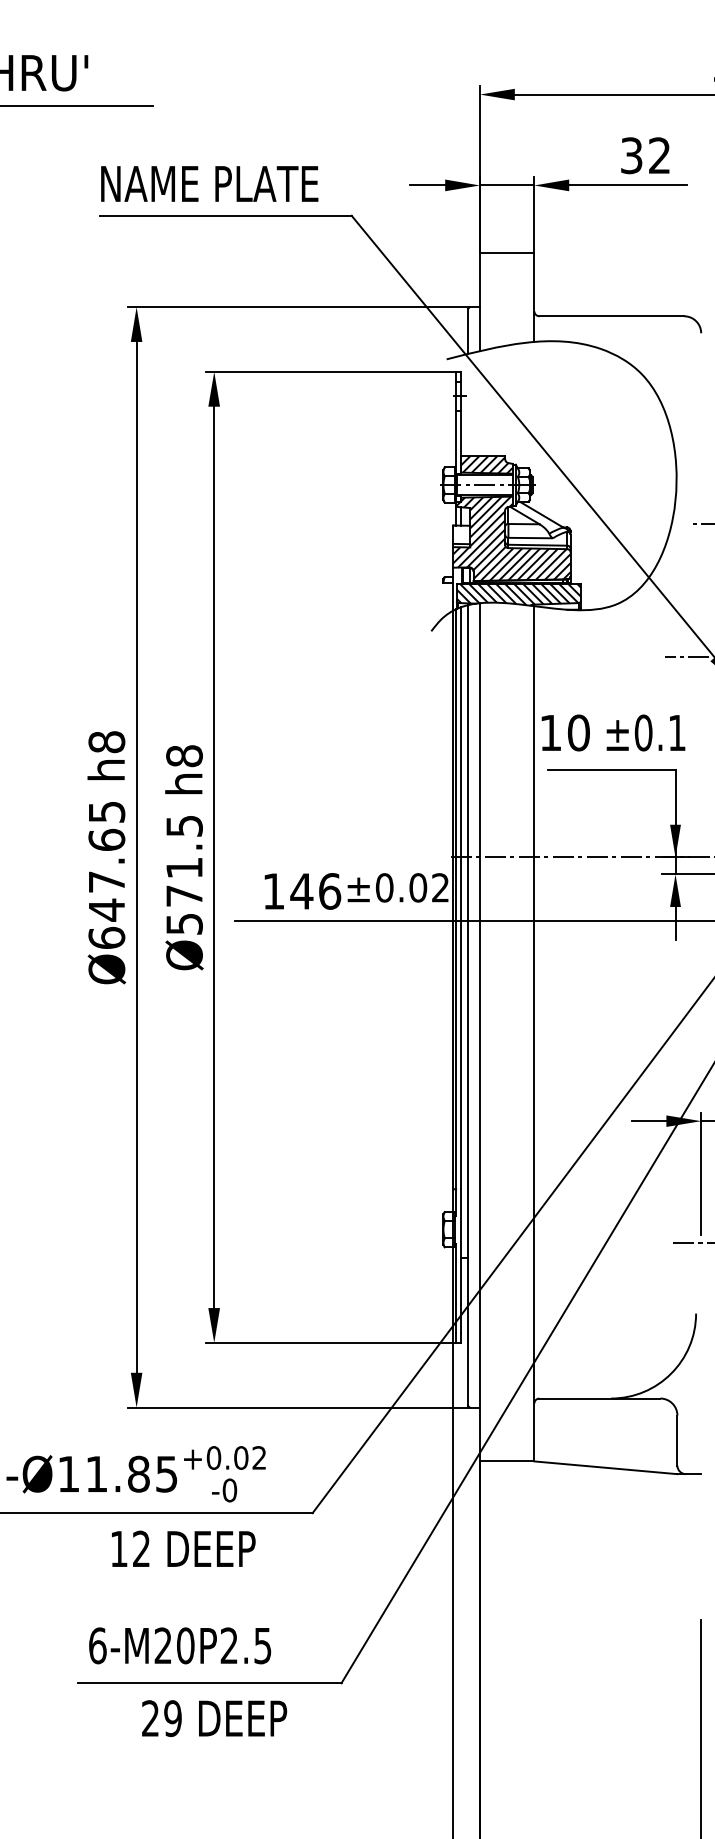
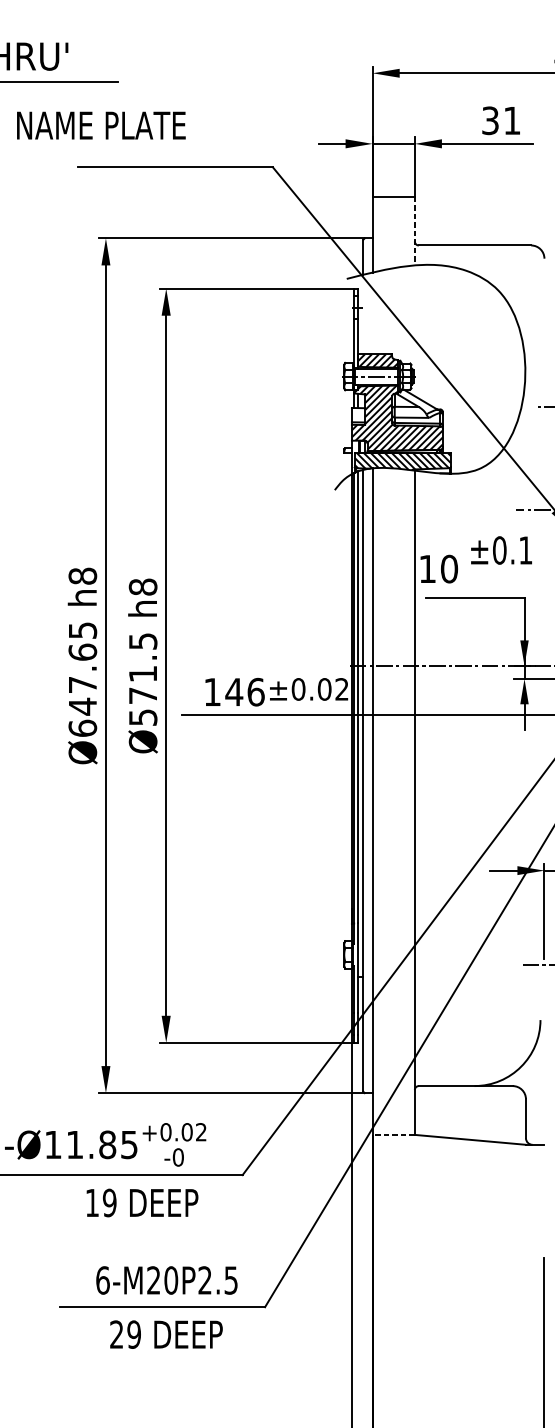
text: (659, 155) -> (512, 120), 32 -> 31
text: (209, 183) -> (101, 125), moved
line: (534, 298) -> (414, 231), solid -> dashed
text: (645, 732) -> (501, 550), moved
line: (506, 1461) -> (393, 1134), solid -> dashed
text: (141, 1548) -> (109, 1202), 12 -> 19
text: (180, 1645) -> (167, 1280), moved

